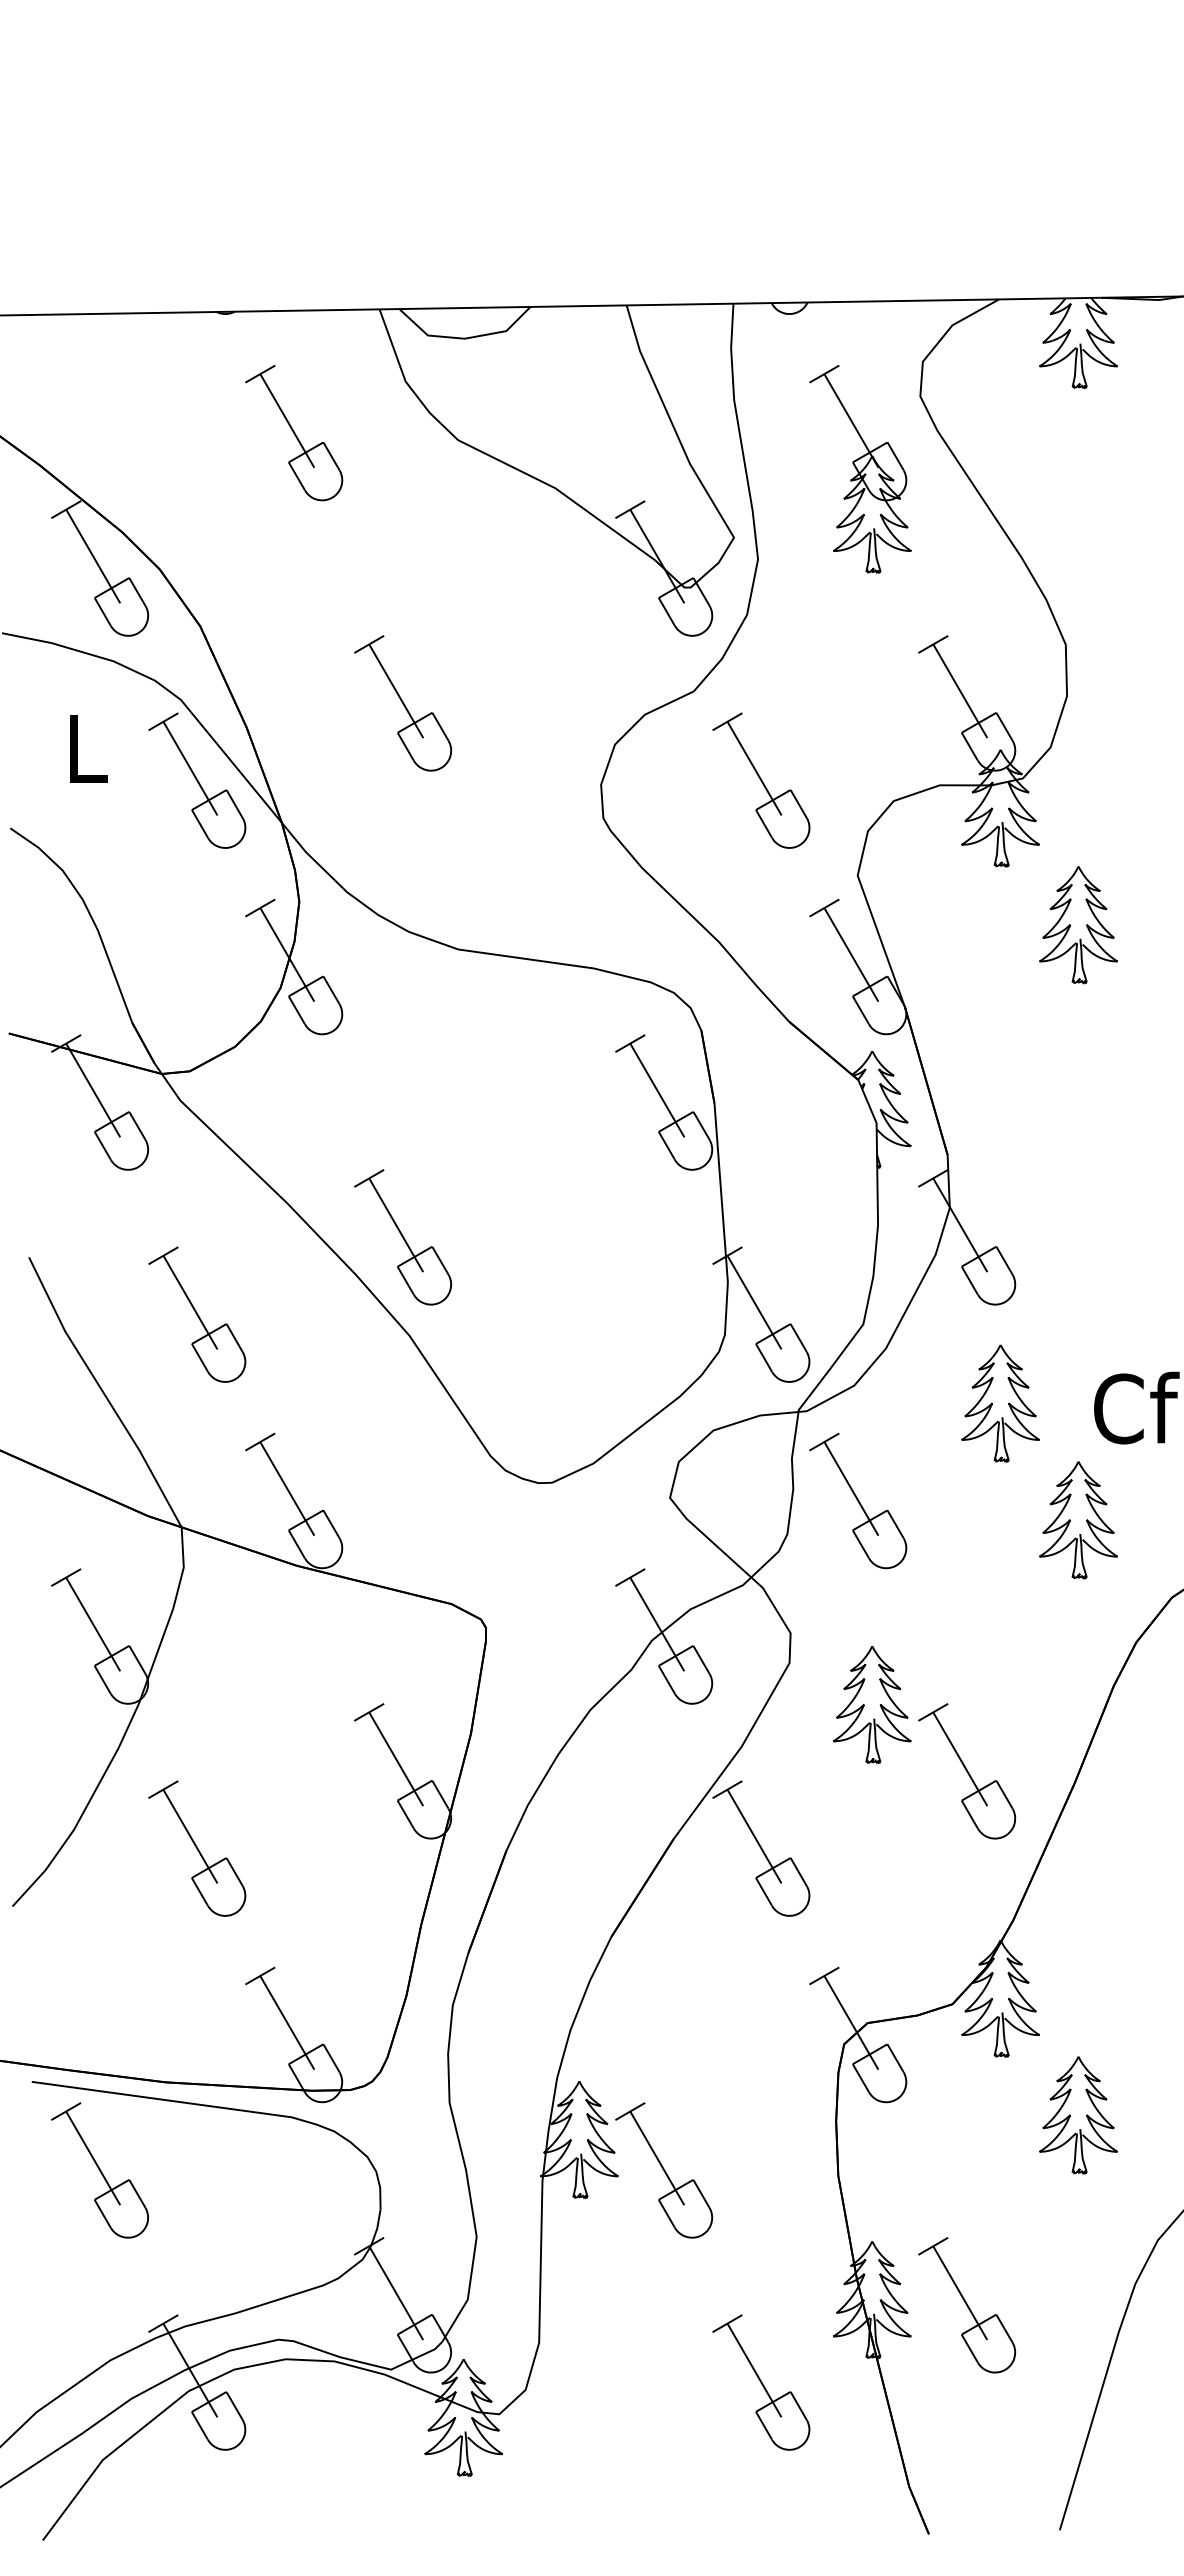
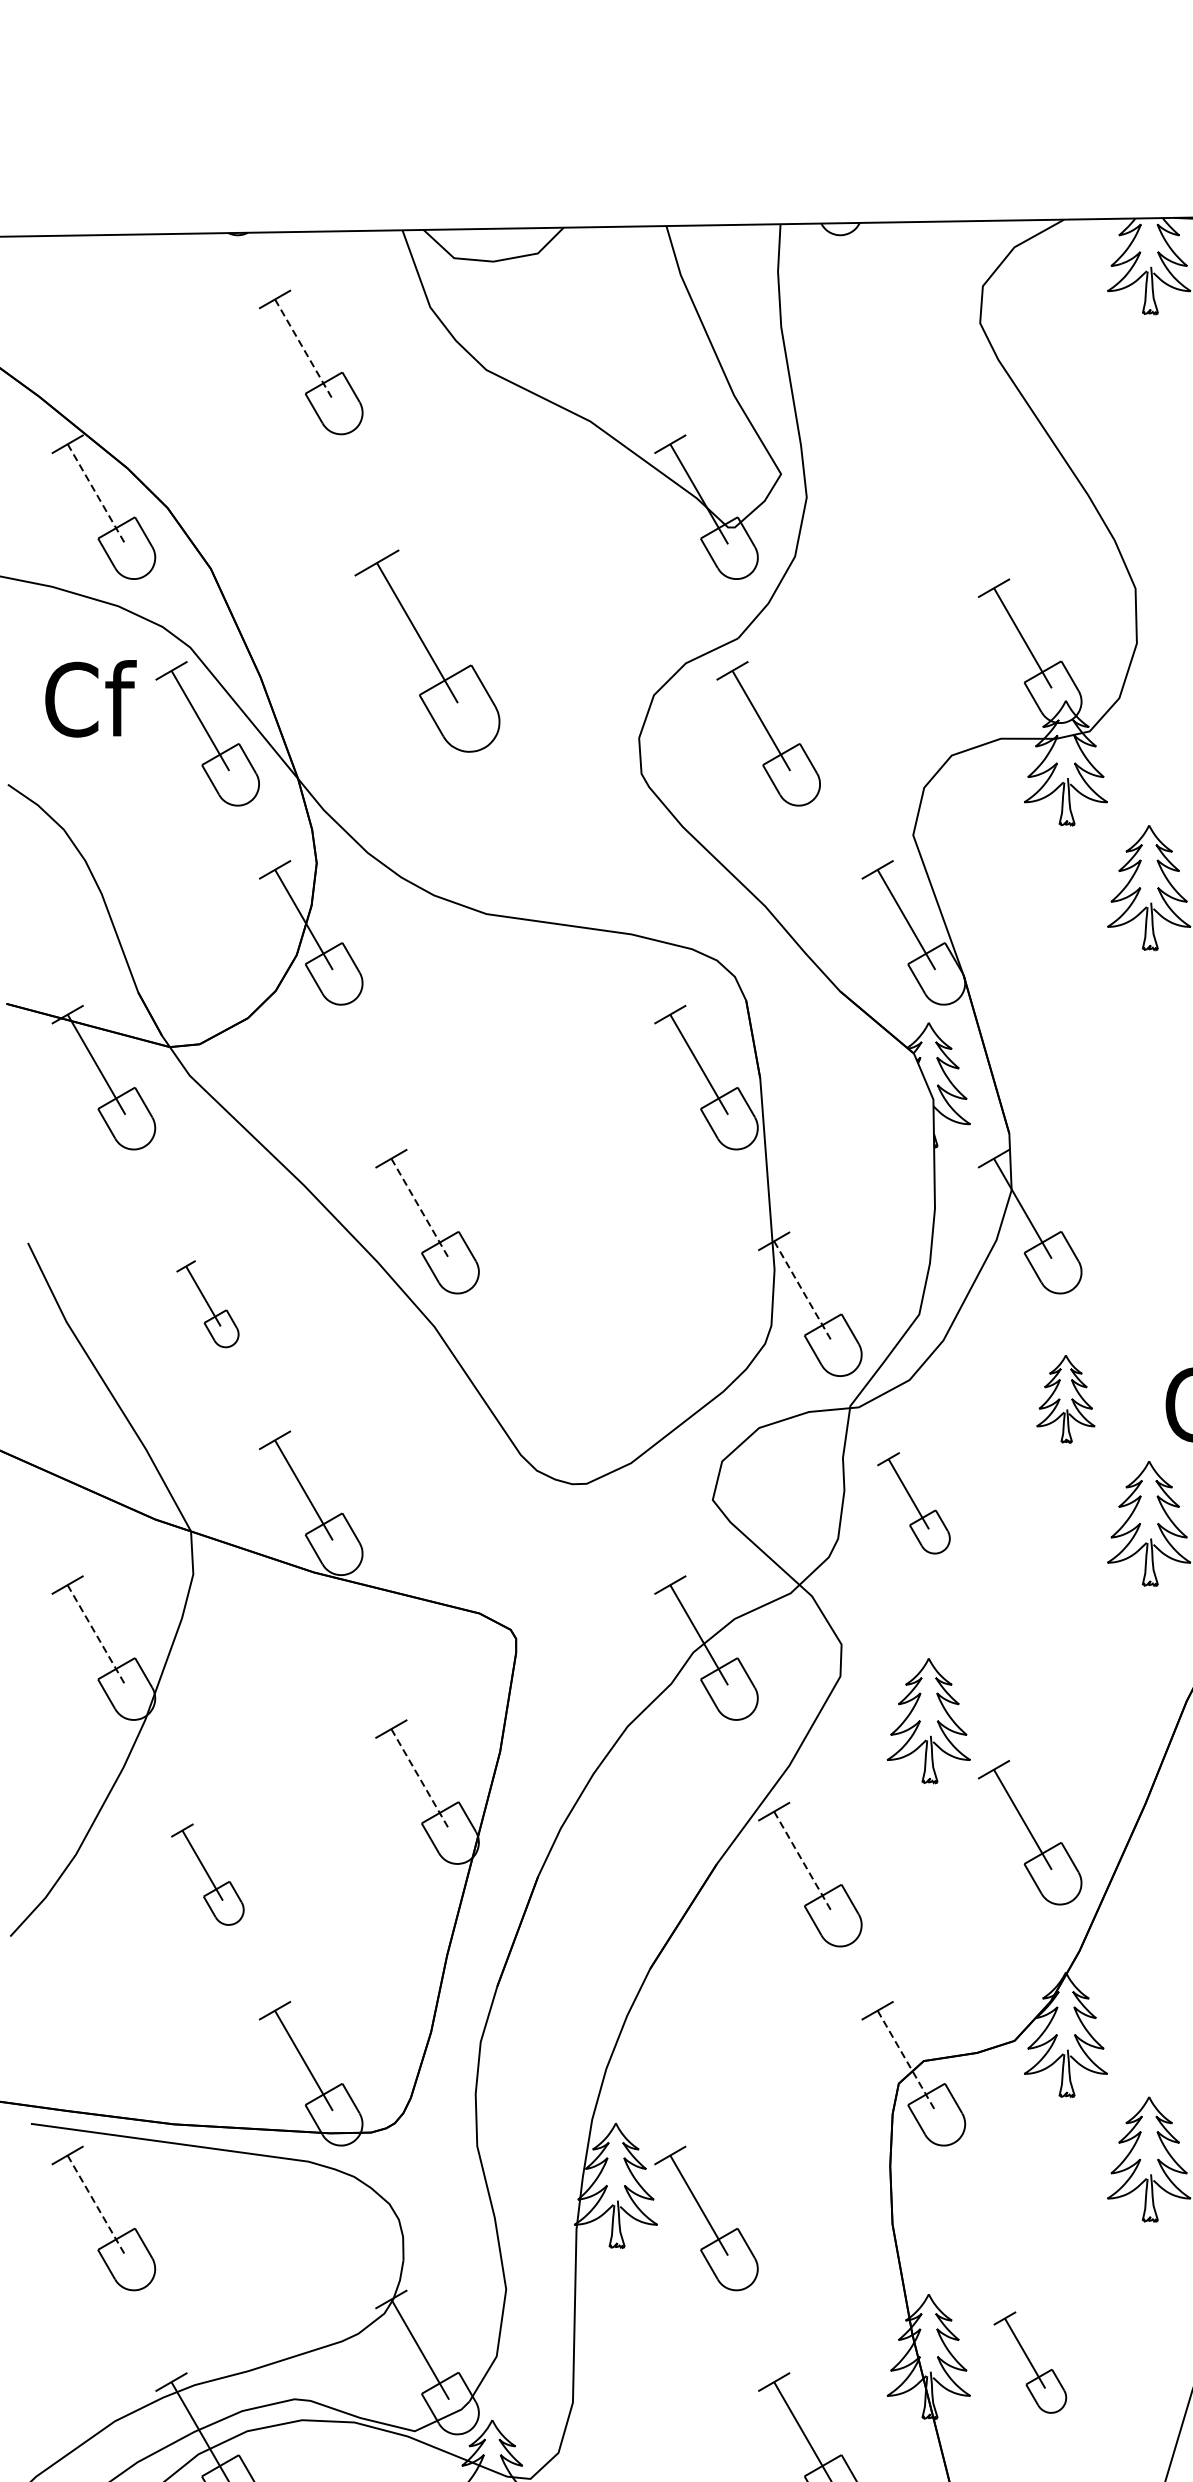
line: (287, 421) -> (304, 350), solid -> dashed
part: (860, 469) -> (916, 401), removed
line: (93, 556) -> (96, 494), solid -> dashed
part: (402, 703) -> (426, 651), size x1.4
text: (87, 747) -> (90, 698), L -> Cf
part: (761, 780) -> (768, 733), moved
line: (396, 1225) -> (420, 1208), solid -> dashed
line: (754, 1303) -> (803, 1292), solid -> dashed
part: (197, 1314) -> (207, 1304), size x0.6
part: (1000, 1403) -> (1065, 1399), size x0.7
part: (858, 1500) -> (914, 1502), size x0.7
line: (93, 1624) -> (96, 1635), solid -> dashed
line: (396, 1759) -> (420, 1779), solid -> dashed
part: (967, 1771) -> (1030, 1832), moved
line: (754, 1836) -> (803, 1861), solid -> dashed
part: (197, 1848) -> (207, 1874), size x0.7
line: (851, 2023) -> (906, 2061), solid -> dashed
line: (93, 2158) -> (96, 2205), solid -> dashed
part: (967, 2305) -> (1030, 2362), size x0.7

